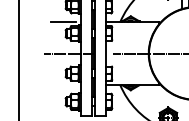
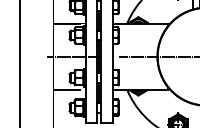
line: (62, 84) -> (66, 89), added

